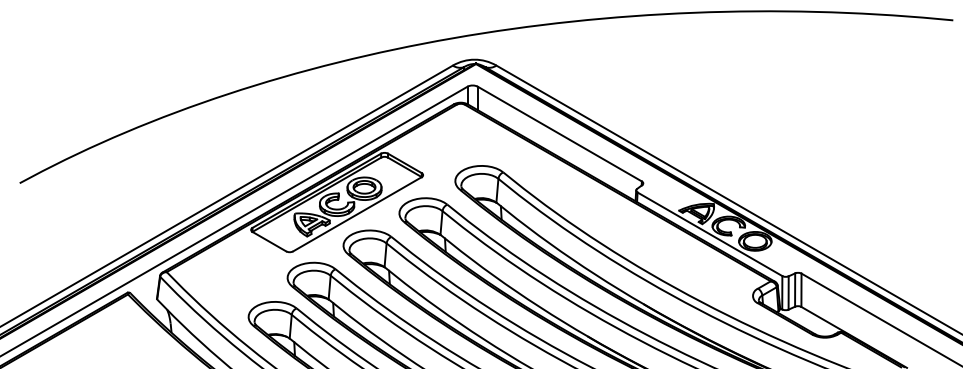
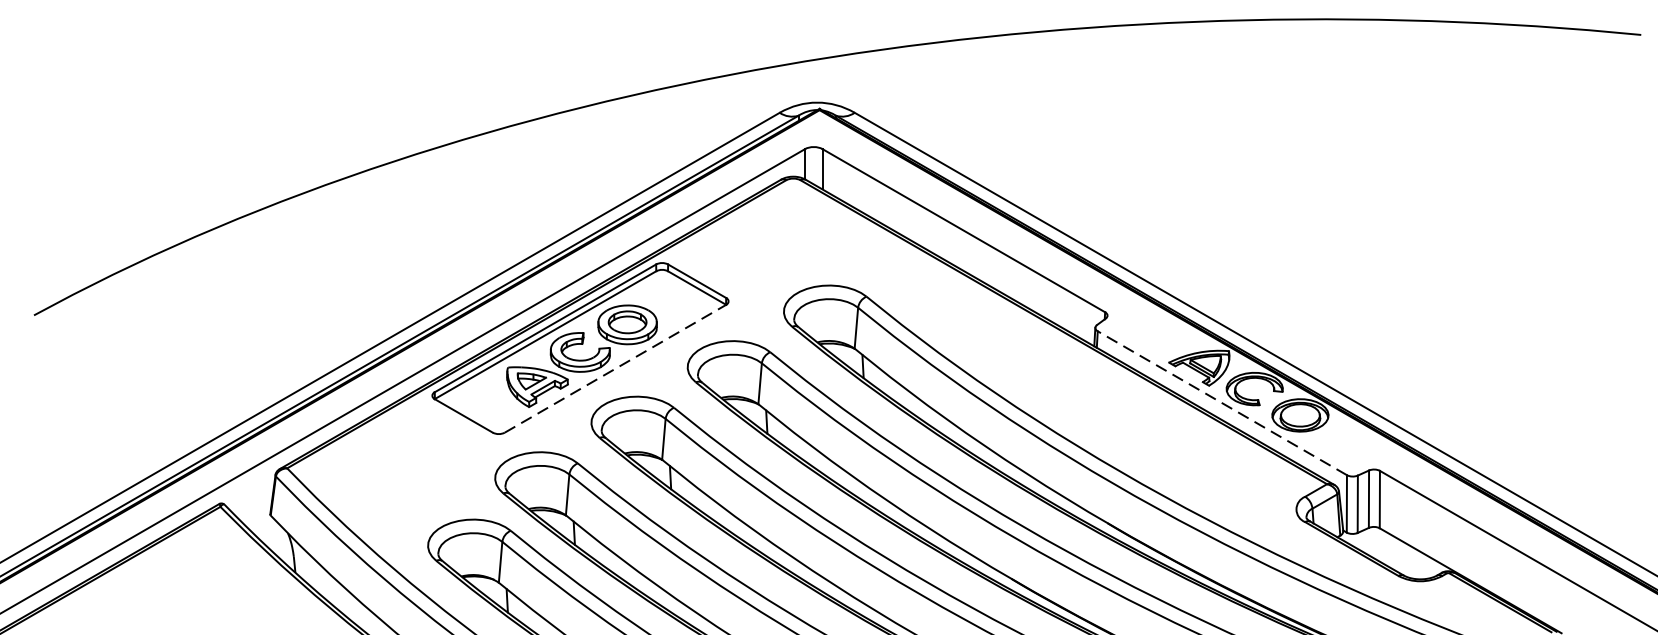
line: (357, 214) -> (615, 369), solid -> dashed
line: (709, 234) -> (1221, 403), solid -> dashed

